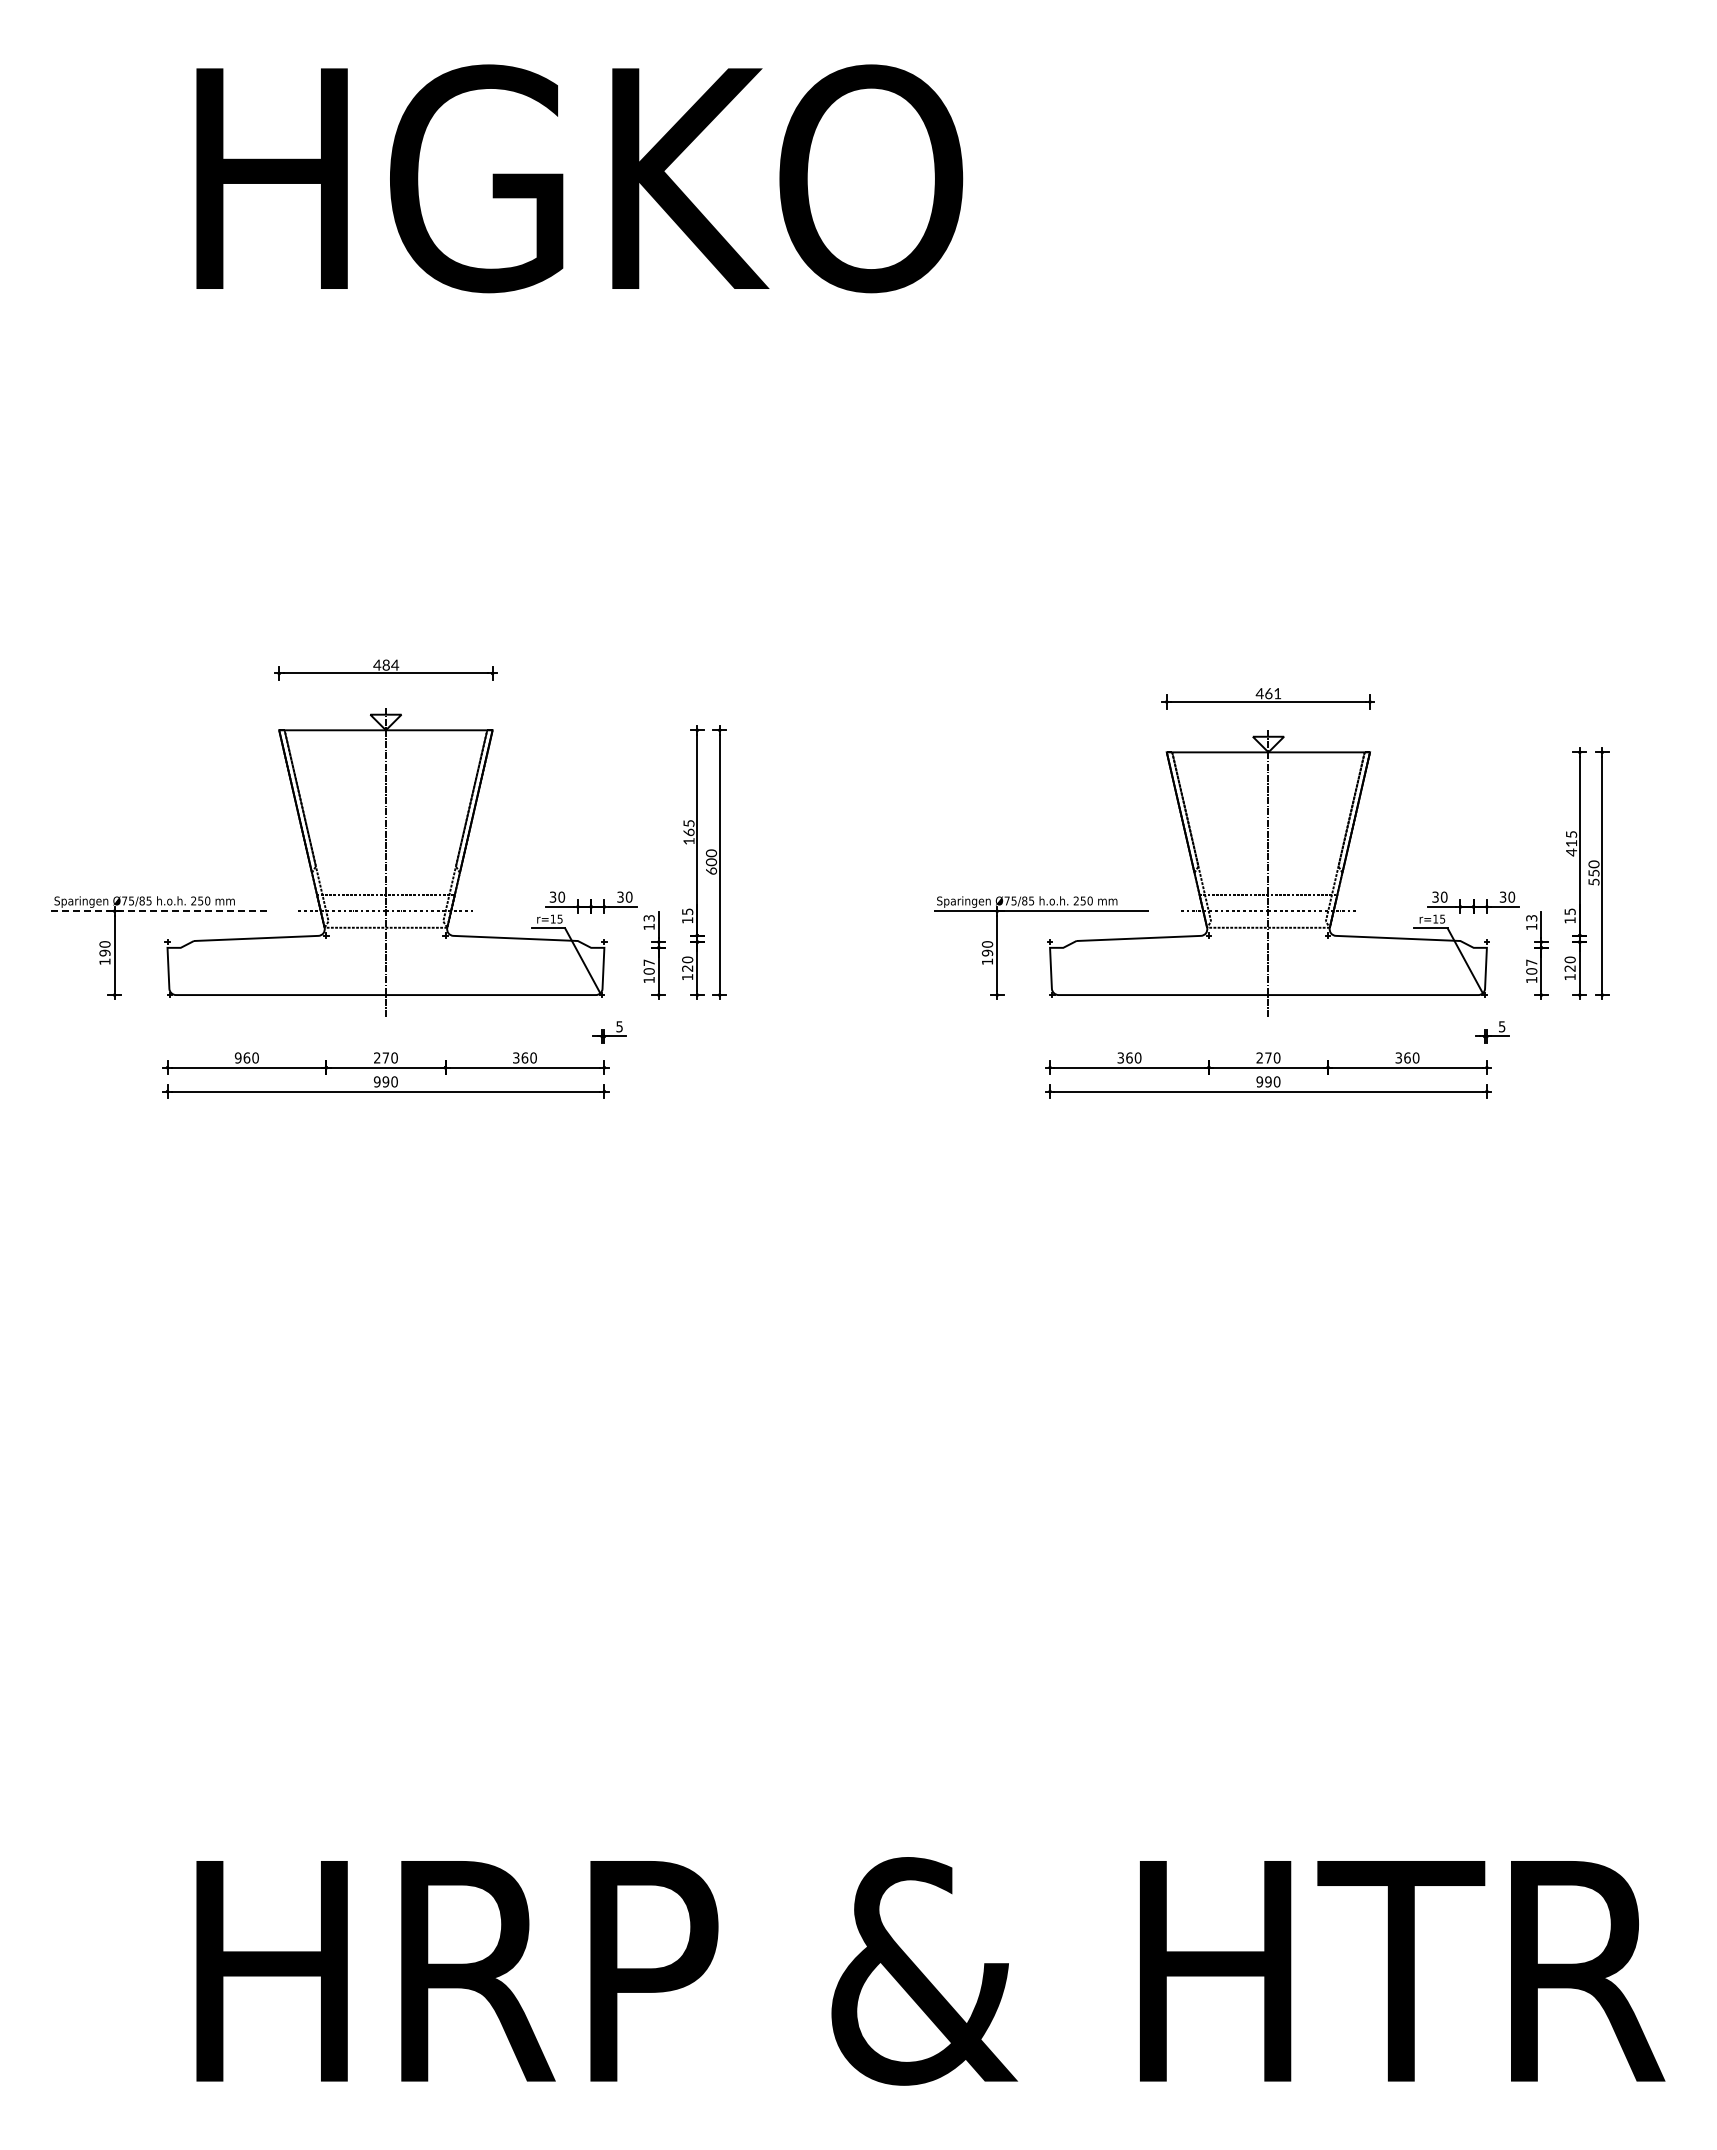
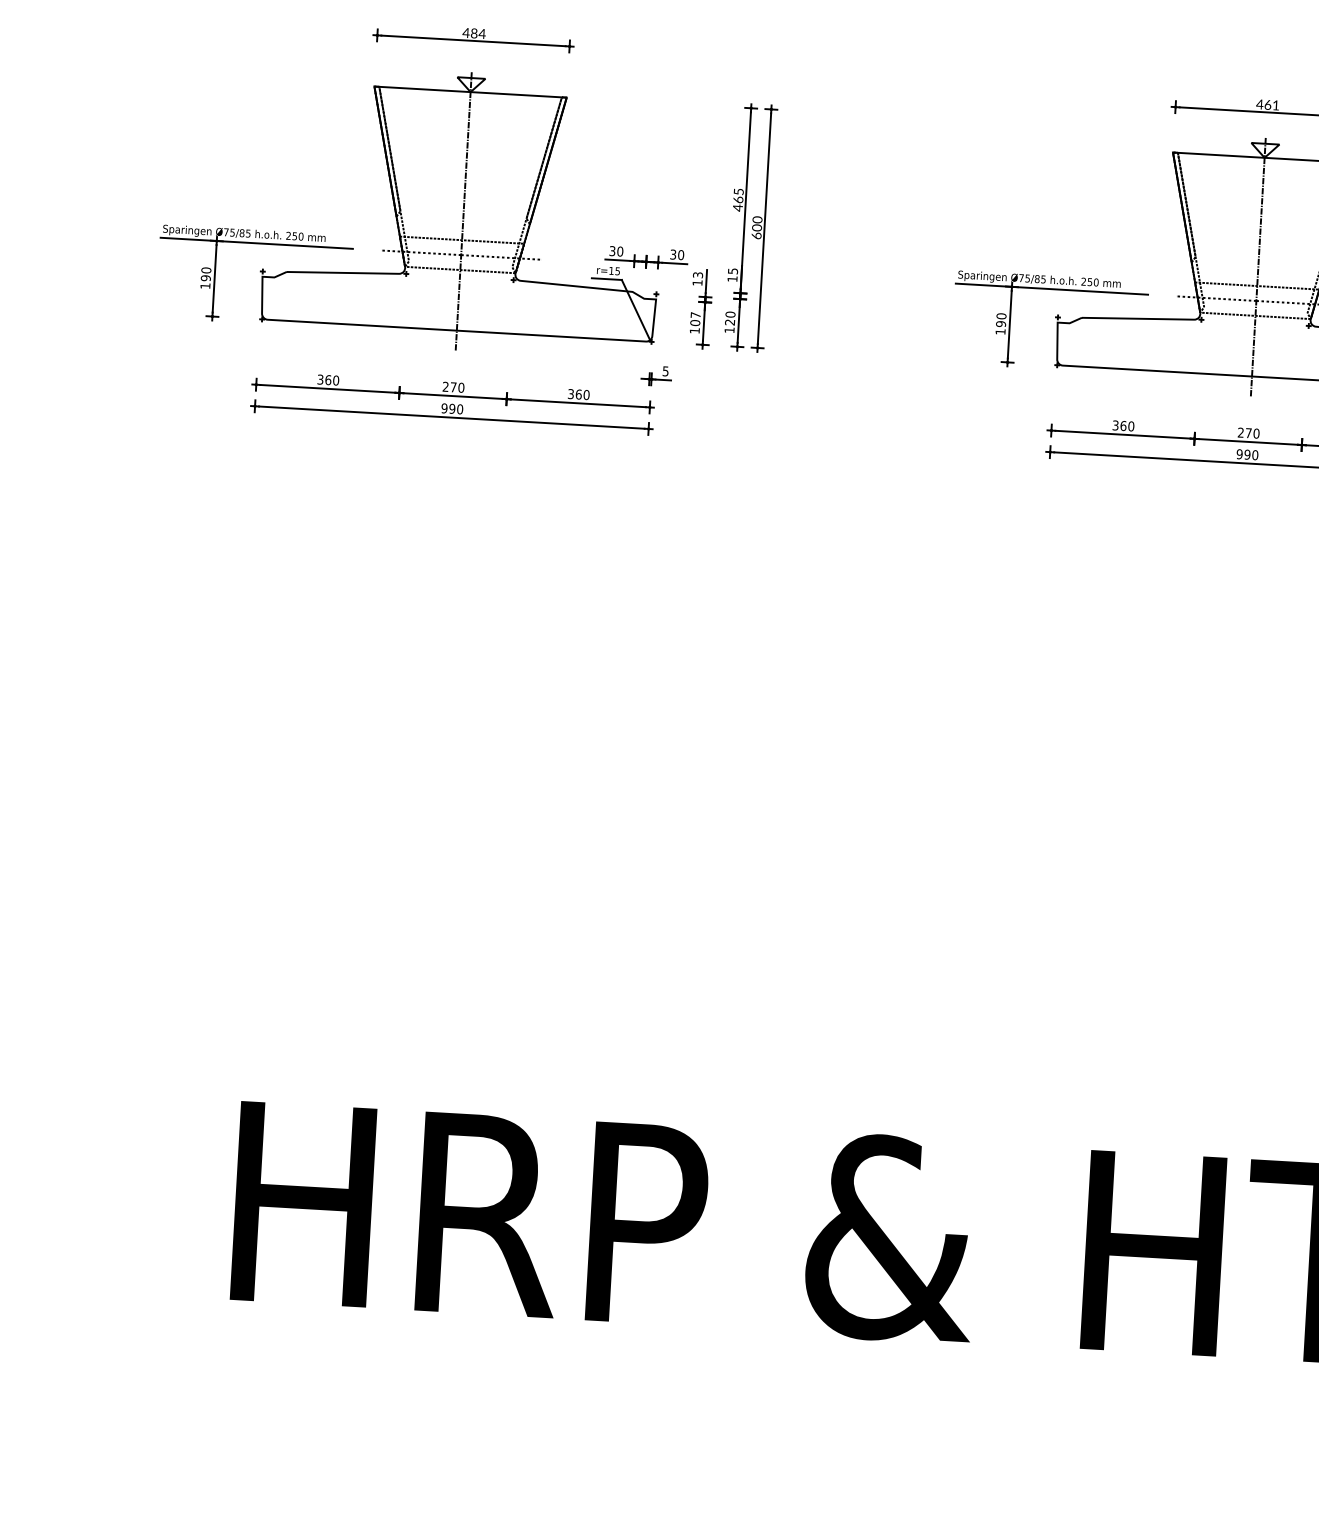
text: (688, 841) -> (737, 208), 165 -> 465
line: (159, 911) -> (257, 243), dashed -> solid
text: (237, 1057) -> (319, 379), 960 -> 360

